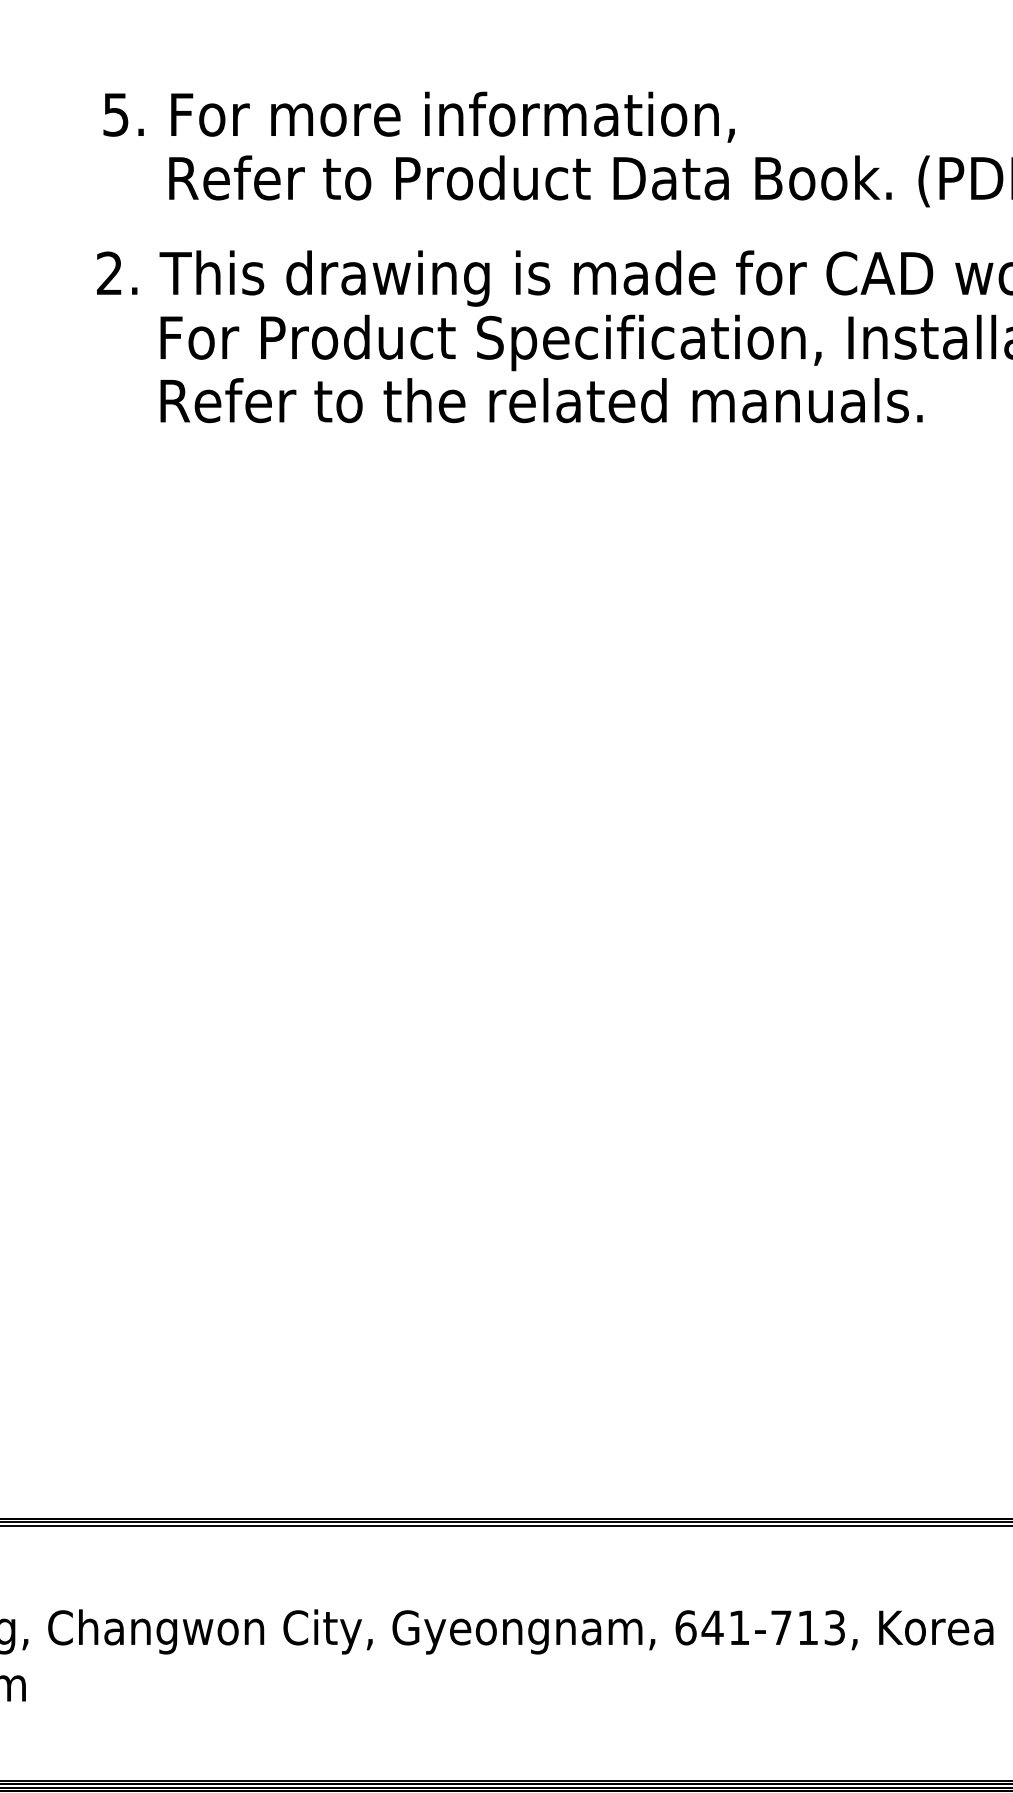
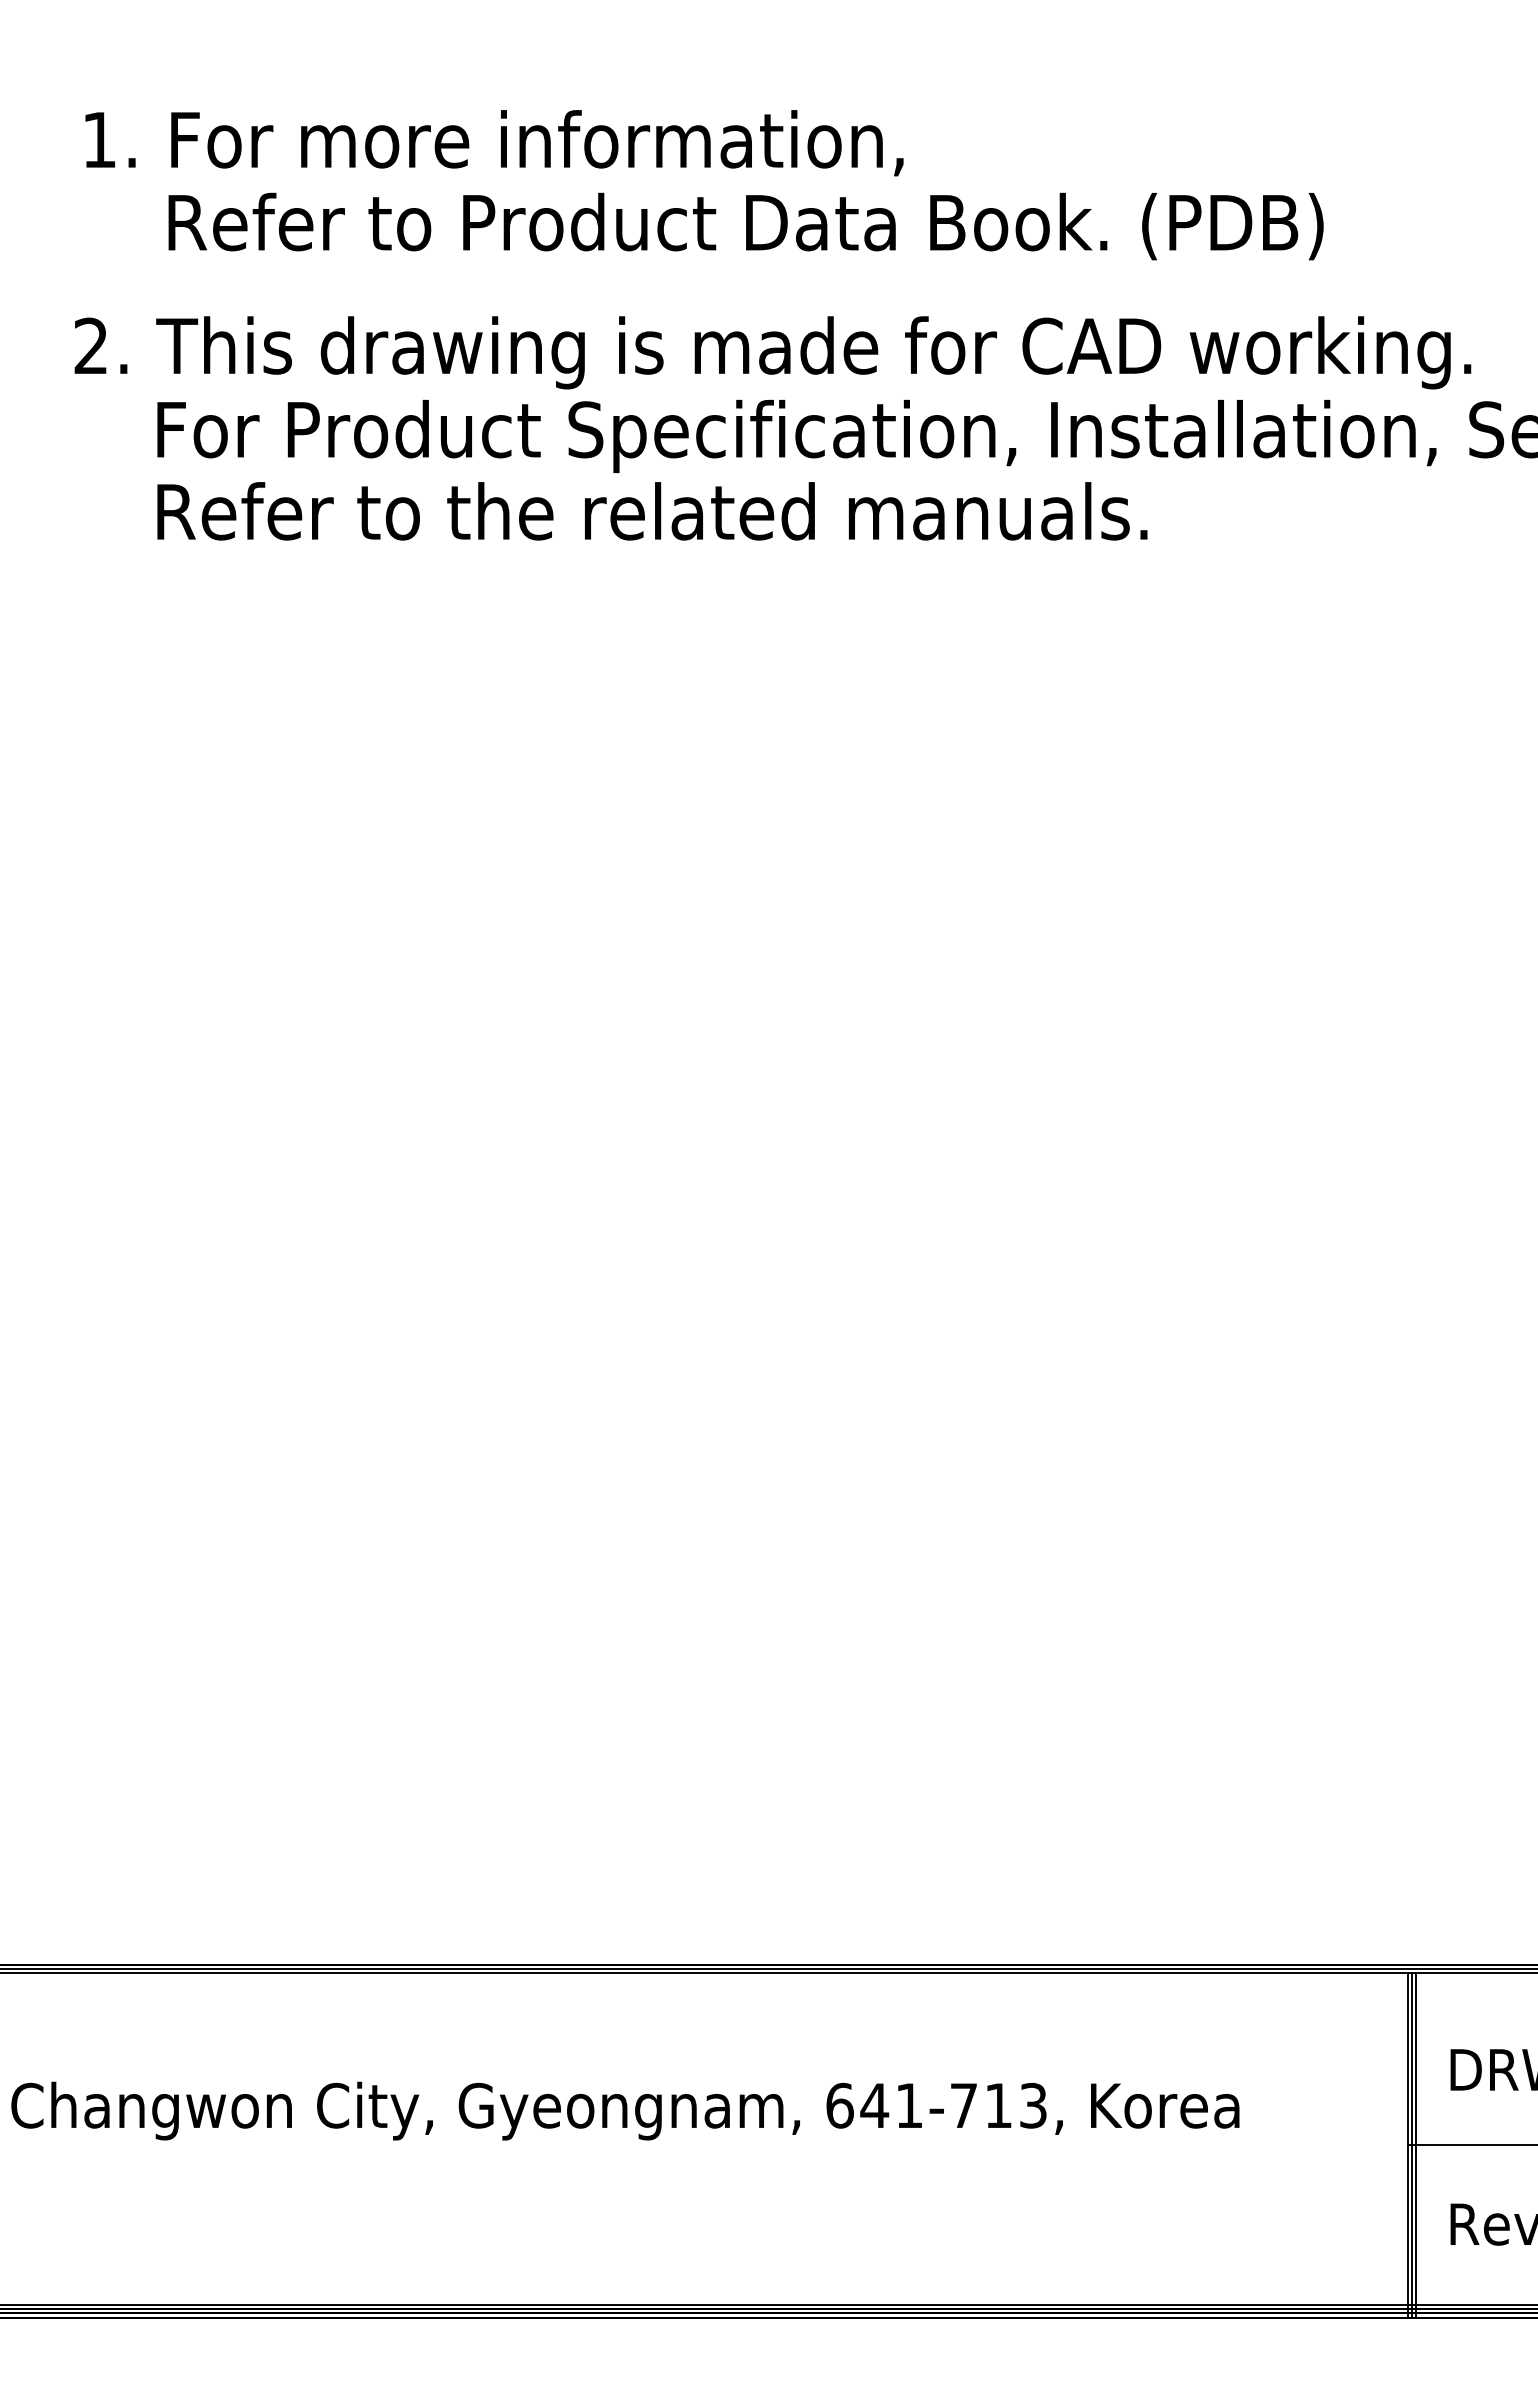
text: (116, 115) -> (99, 140), 5. -> 1.

